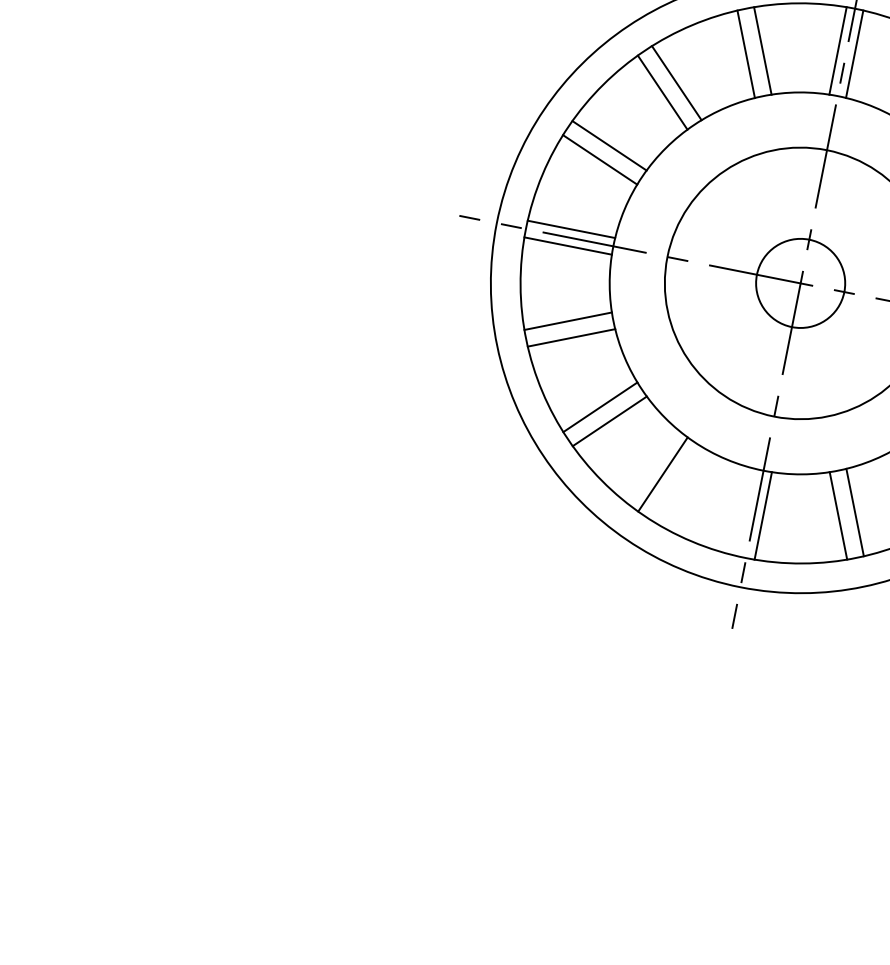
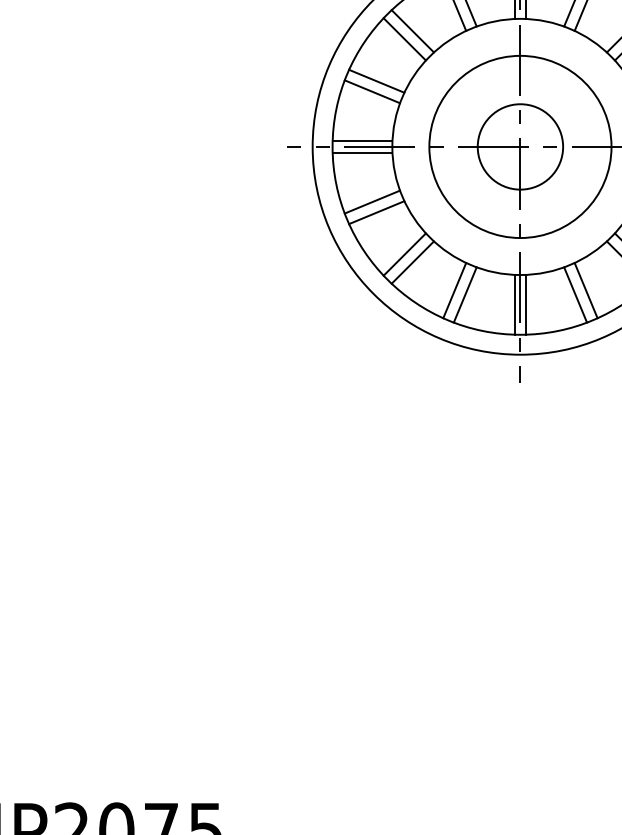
circle: (800, 282) -> (520, 146), size x1.43
line: (676, 483) -> (464, 294), added
line: (746, 512) -> (514, 304), added

